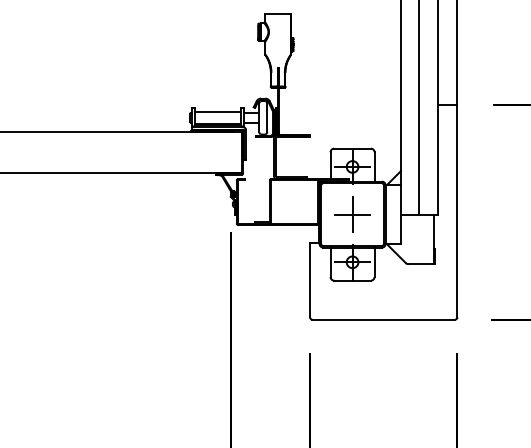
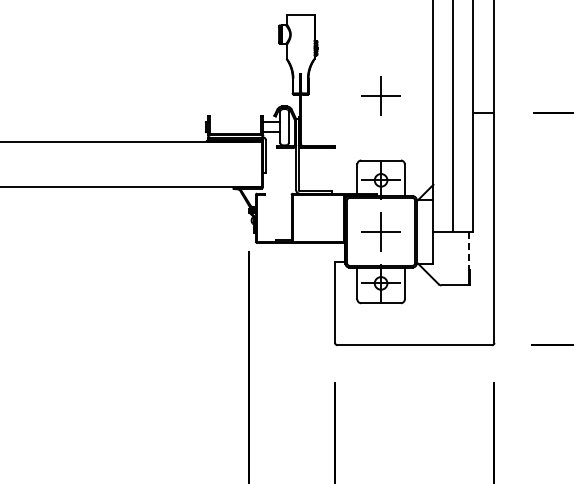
part: (352, 88) -> (380, 95), added
line: (217, 111) -> (235, 120), removed
line: (433, 231) -> (468, 250), solid -> dashed

